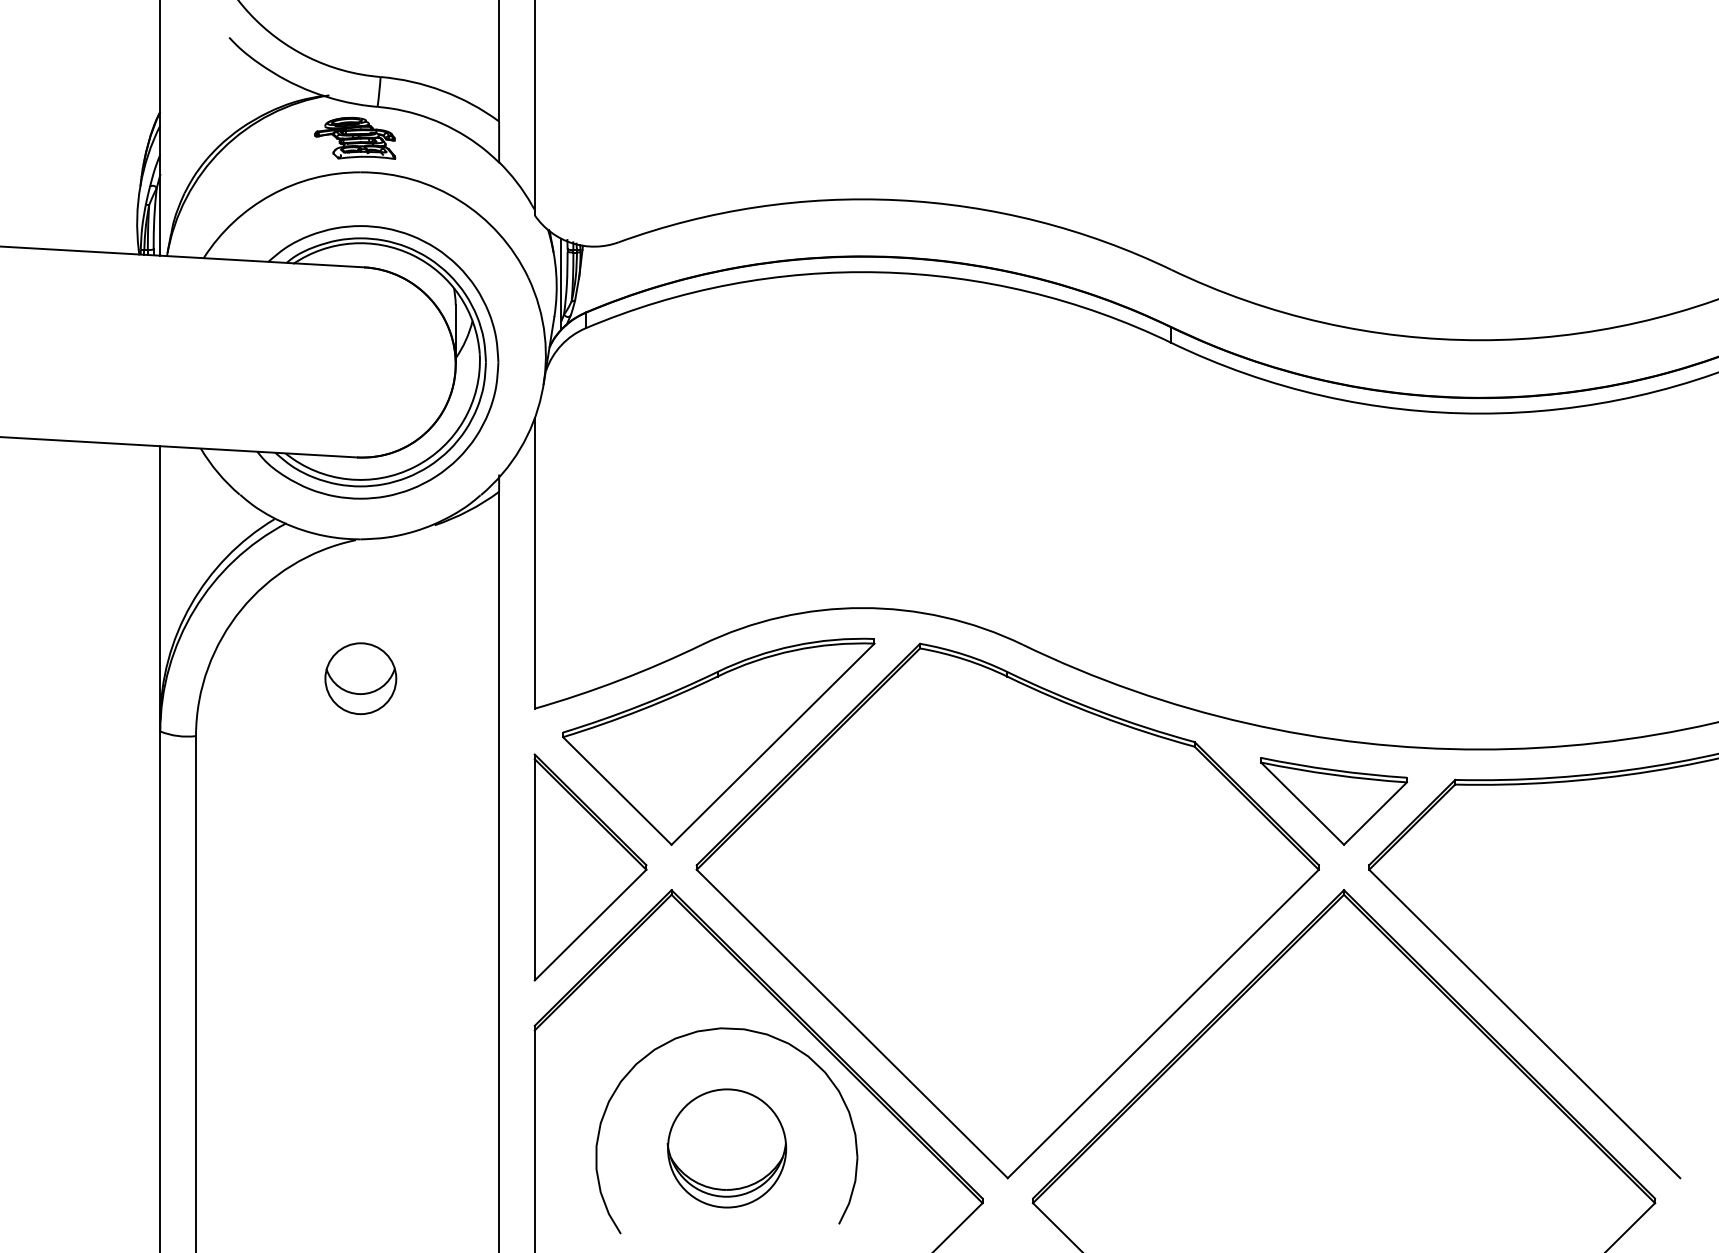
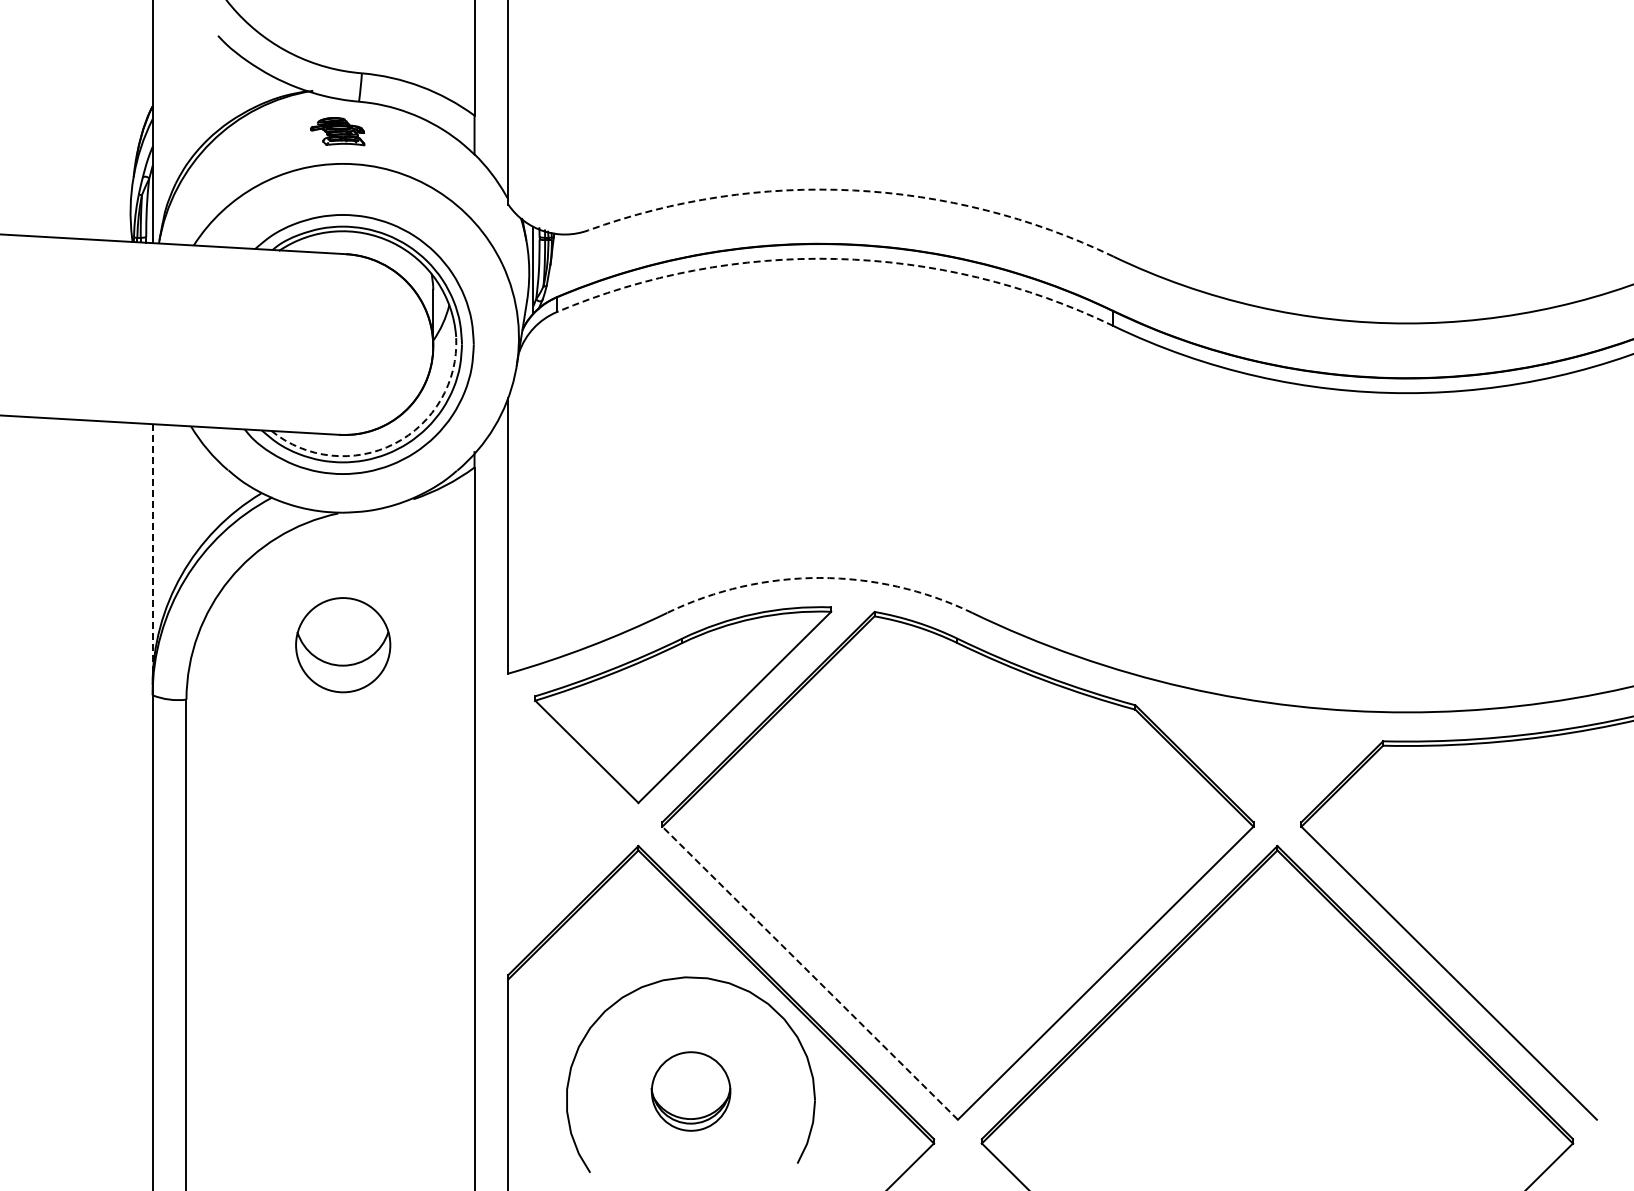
part: (354, 138) -> (337, 131), size x0.7
arc: (897, 200) -> (853, 190), solid -> dashed
arc: (880, 271) -> (836, 258), solid -> dashed
arc: (414, 466) -> (394, 443), solid -> dashed
line: (160, 584) -> (152, 555), solid -> dashed
arc: (862, 607) -> (819, 577), solid -> dashed
part: (360, 678) -> (342, 644), size x1.4
part: (1333, 801) -> (1267, 761), removed
part: (590, 867) -> (561, 824), removed
line: (851, 1023) -> (809, 972), solid -> dashed
part: (726, 1148) -> (690, 1091), size x0.7

